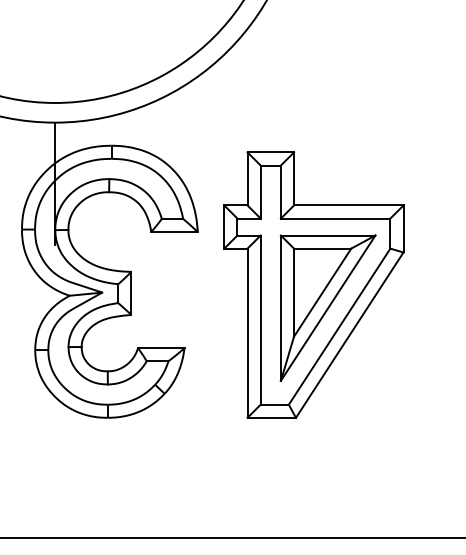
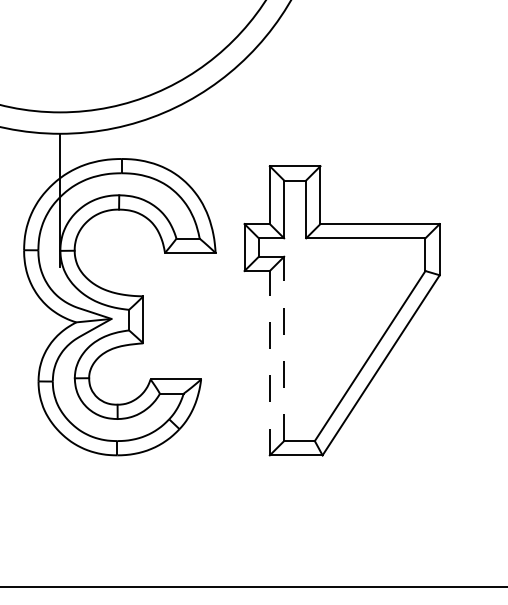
part: (327, 307) -> (356, 335), removed
line: (260, 320) -> (283, 349), solid -> dashed
line: (247, 333) -> (269, 363), solid -> dashed

